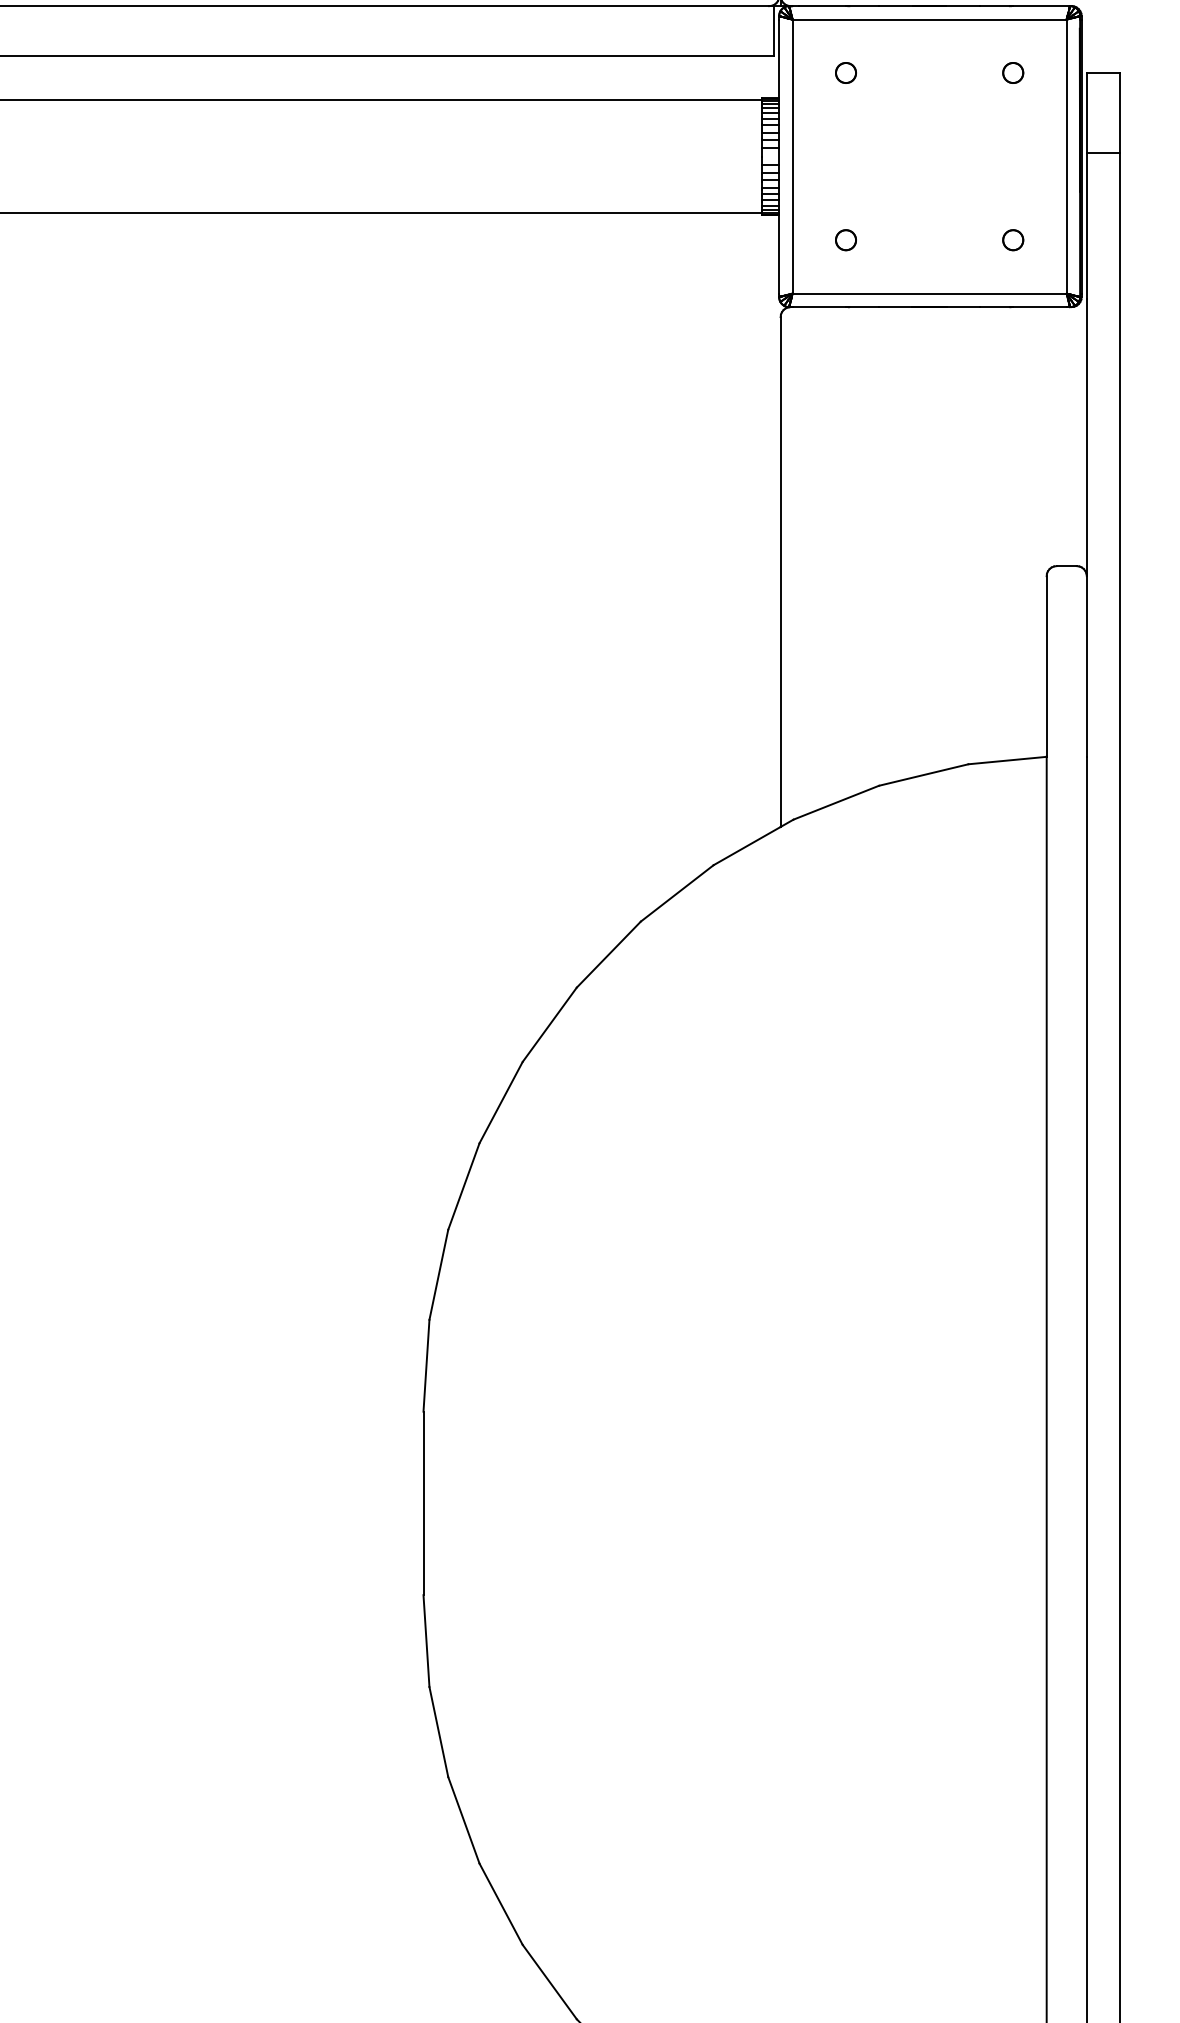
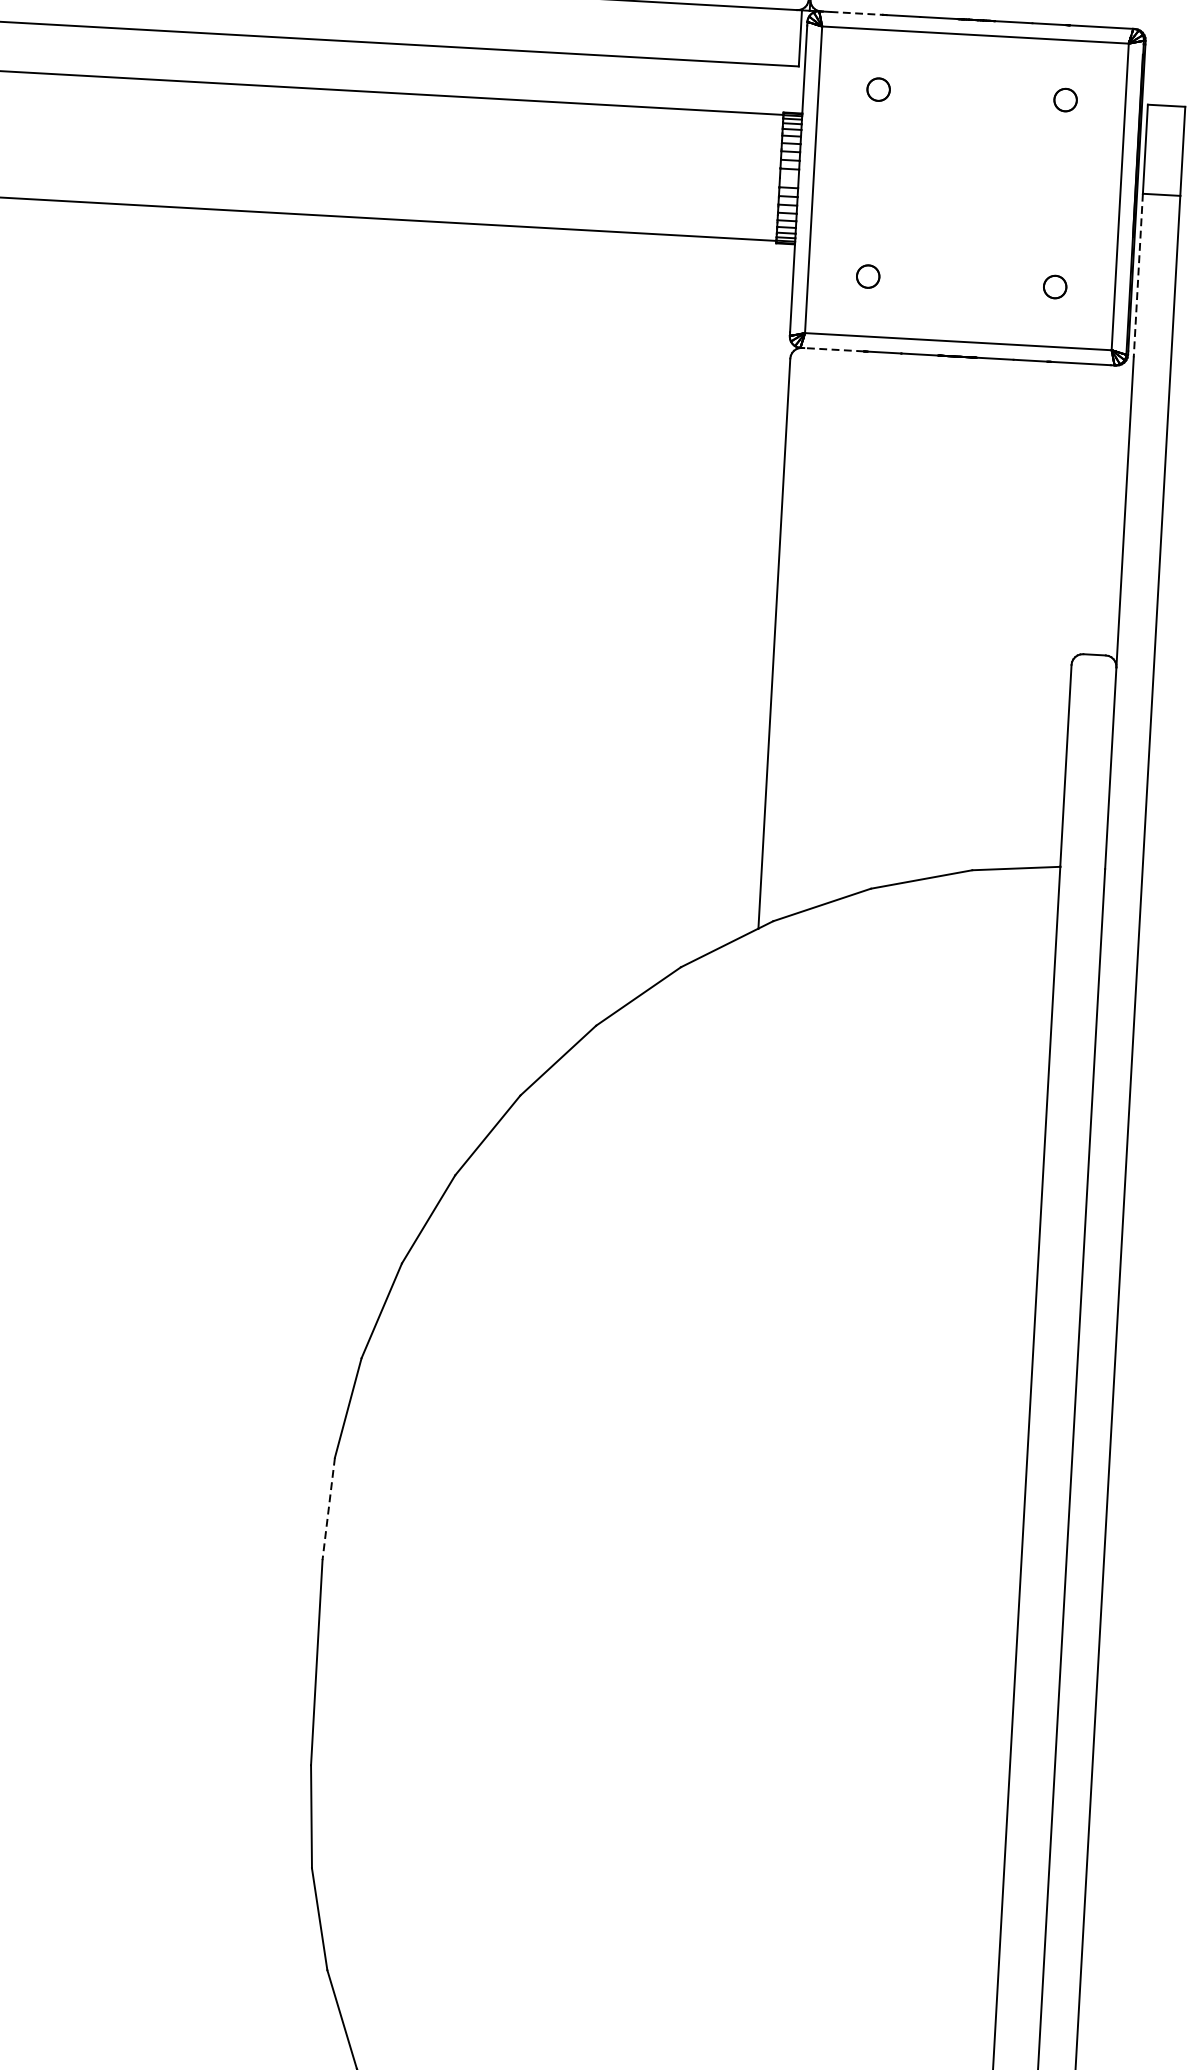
line: (823, 6) -> (857, 13), solid -> dashed
line: (1086, 226) -> (1137, 276), solid -> dashed
line: (819, 307) -> (834, 350), solid -> dashed
line: (426, 1366) -> (328, 1509), solid -> dashed

